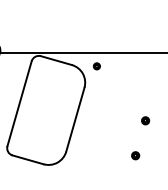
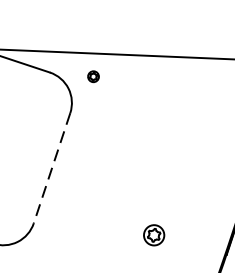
line: (75, 120) -> (52, 169), solid -> dashed
part: (145, 120) -> (174, 174), removed
part: (135, 155) -> (154, 235), size x1.6

